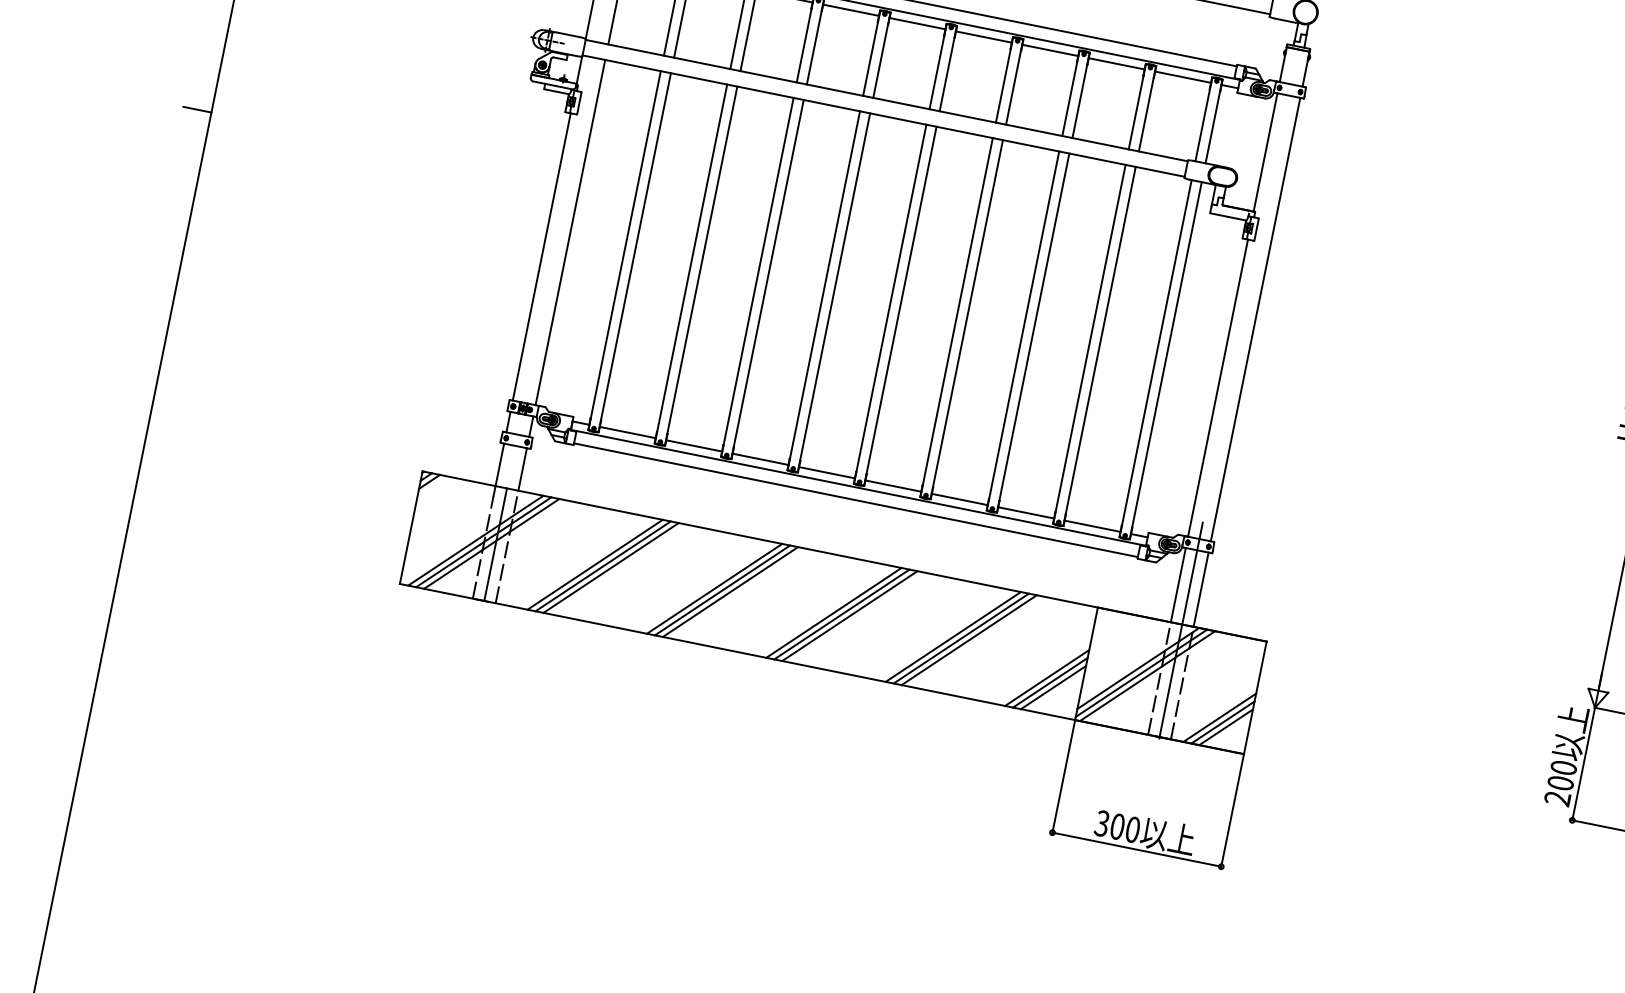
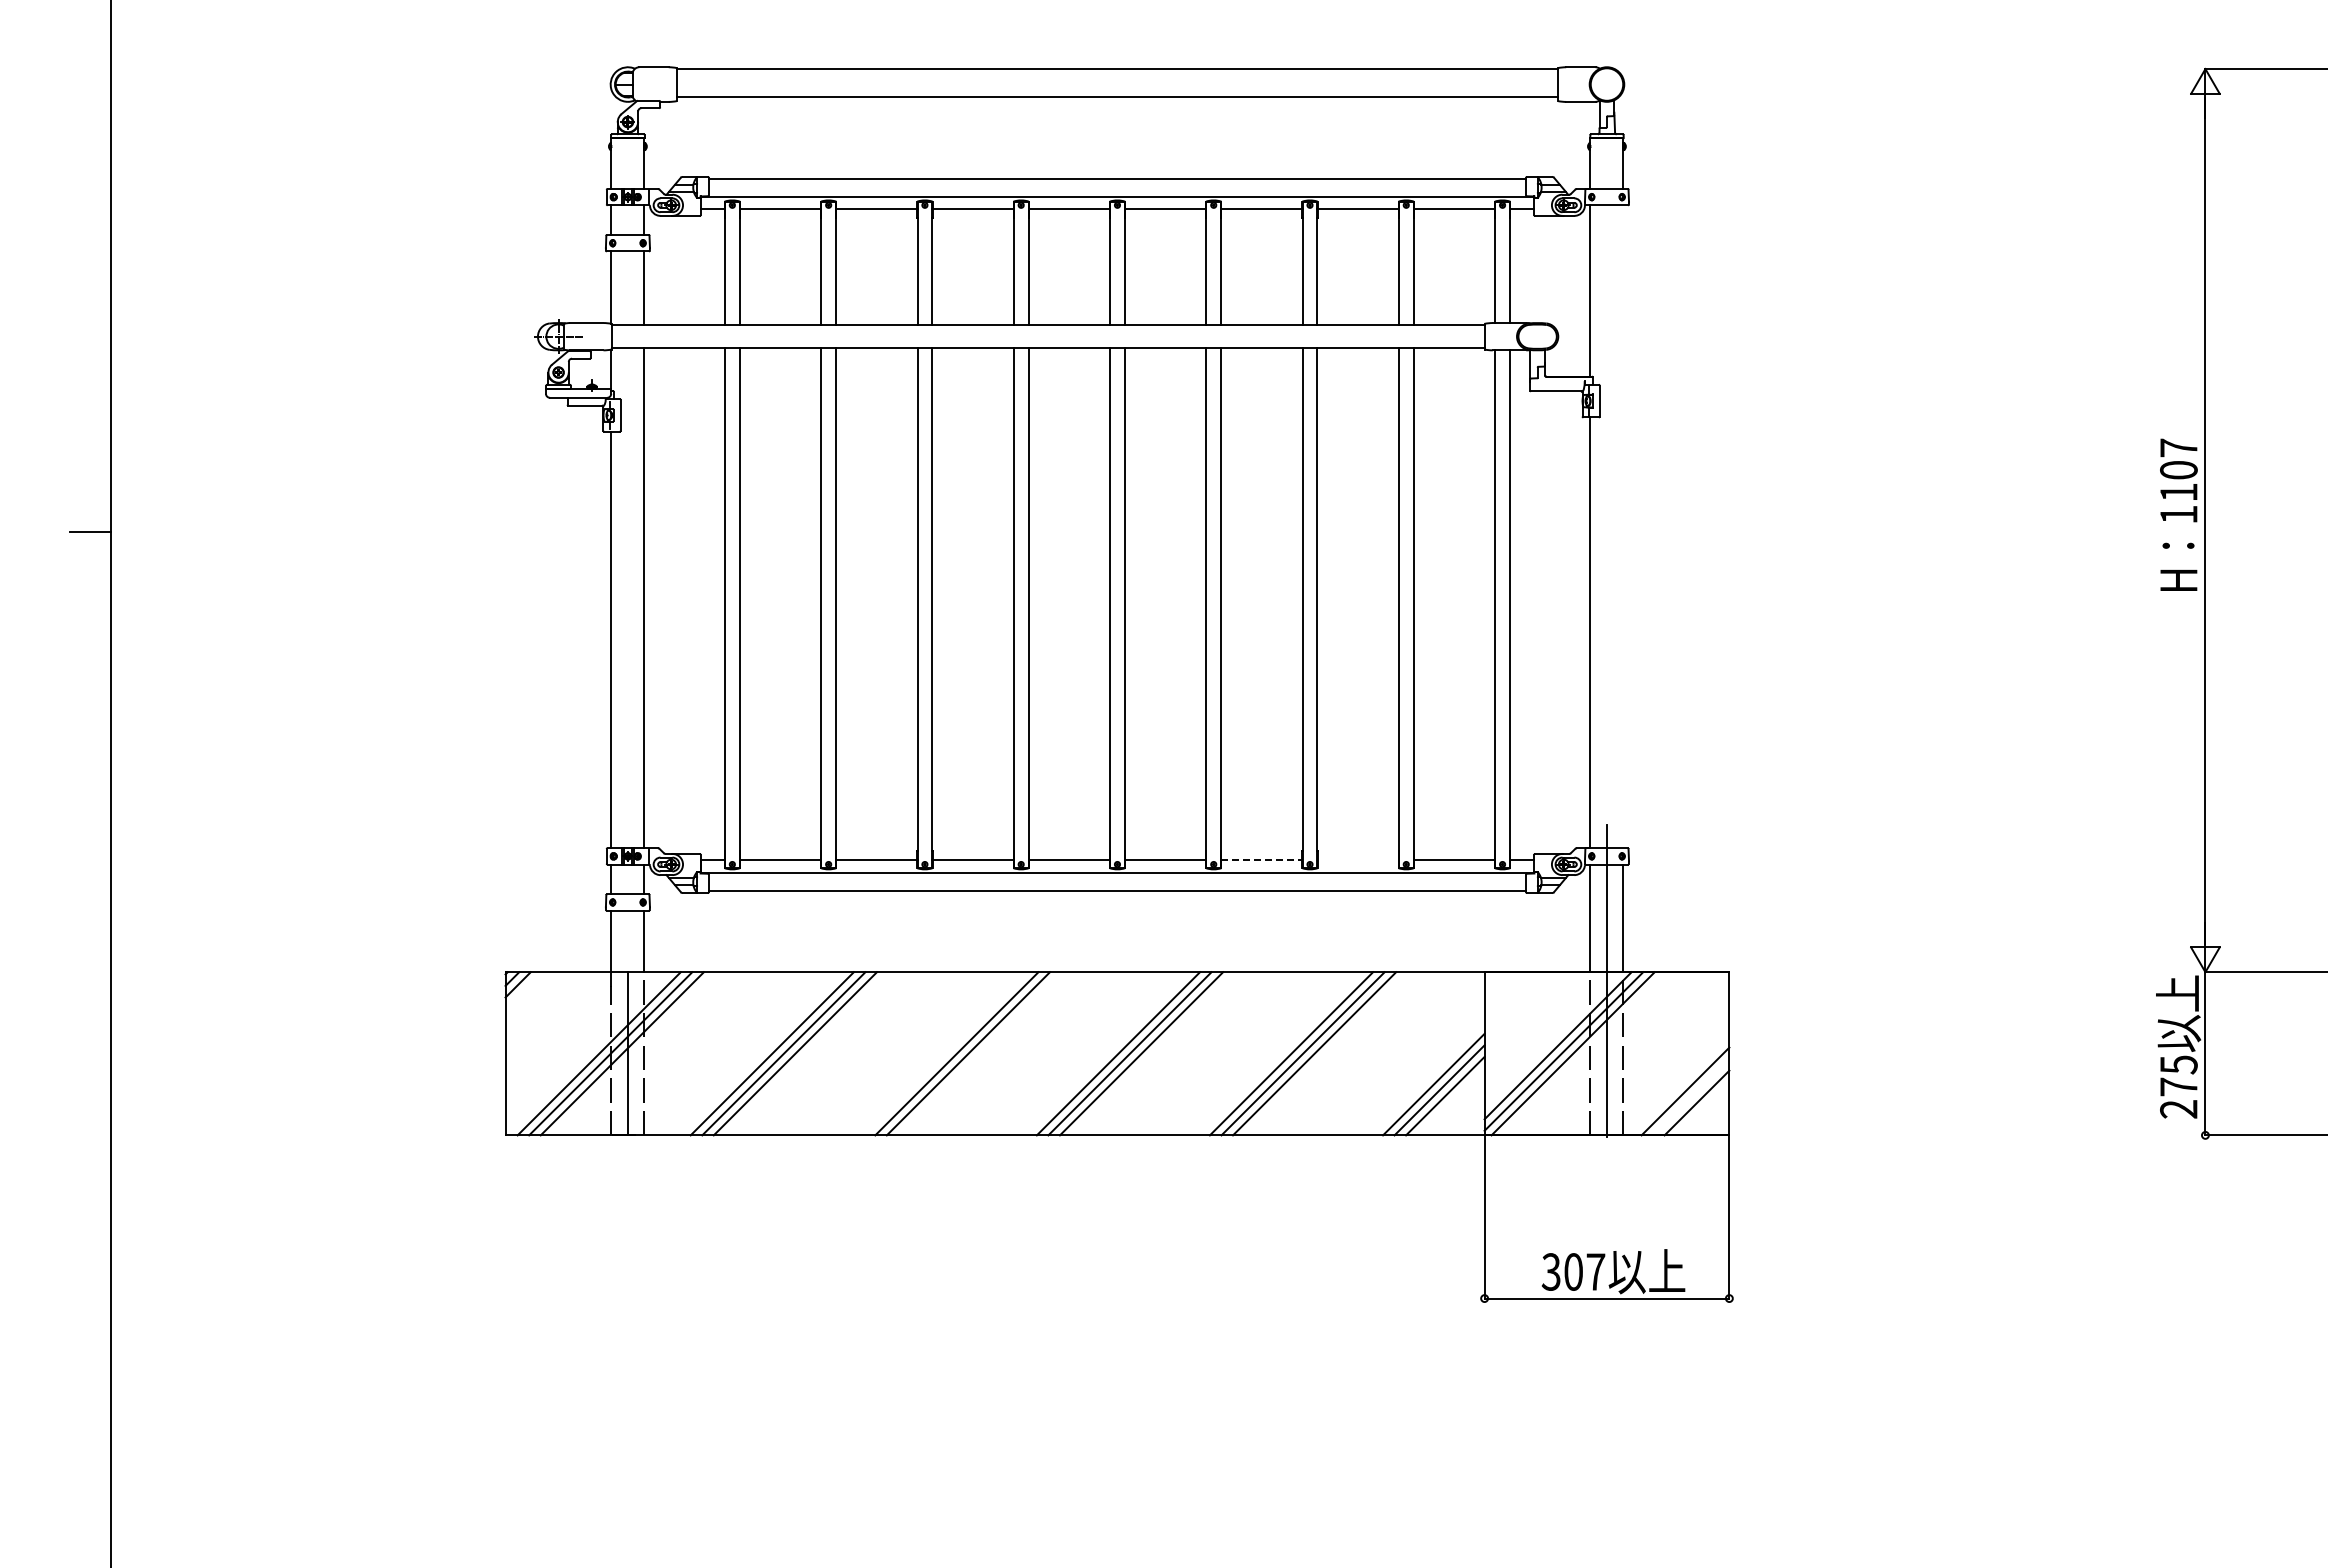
line: (1255, 319) -> (1623, 526), removed
line: (959, 499) -> (1261, 860), solid -> dashed
line: (1025, 512) -> (1357, 860), removed
line: (714, 588) -> (944, 1053), removed
line: (1223, 722) -> (1691, 1097), removed
text: (1562, 775) -> (2178, 1075), 200 -> 275
text: (1132, 829) -> (1595, 1271), 300 -> 307

